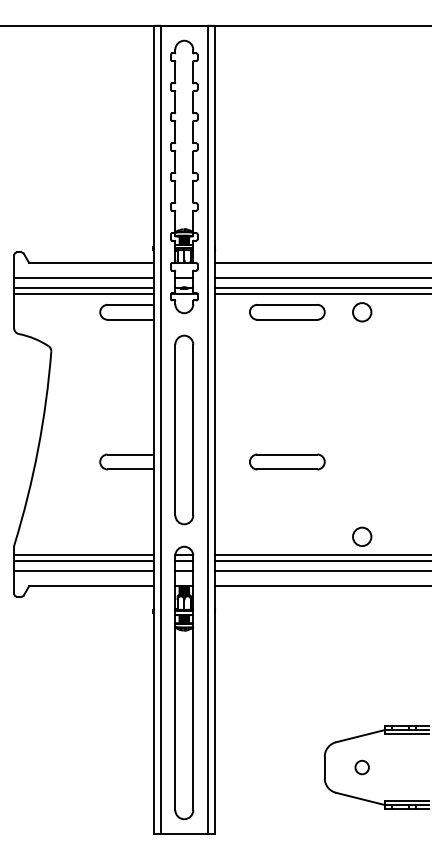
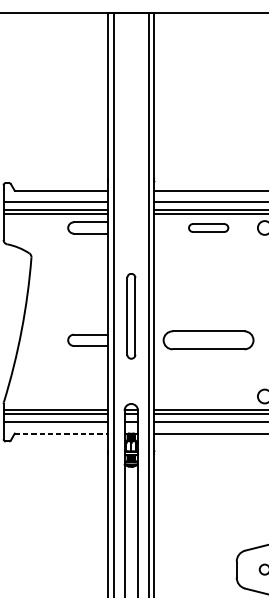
part: (184, 176) -> (131, 126), removed
part: (287, 312) -> (208, 228), size x0.7
part: (184, 429) -> (131, 315), size x0.6
part: (287, 461) -> (208, 339), size x1.6
line: (91, 586) -> (61, 433), solid -> dashed

